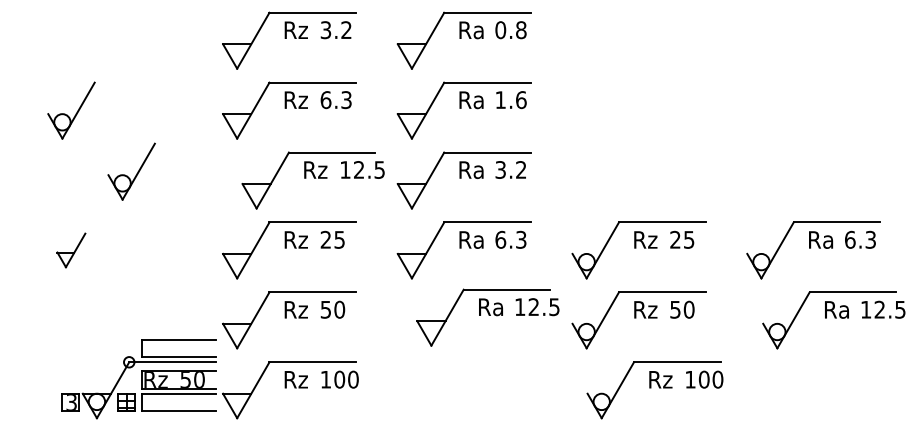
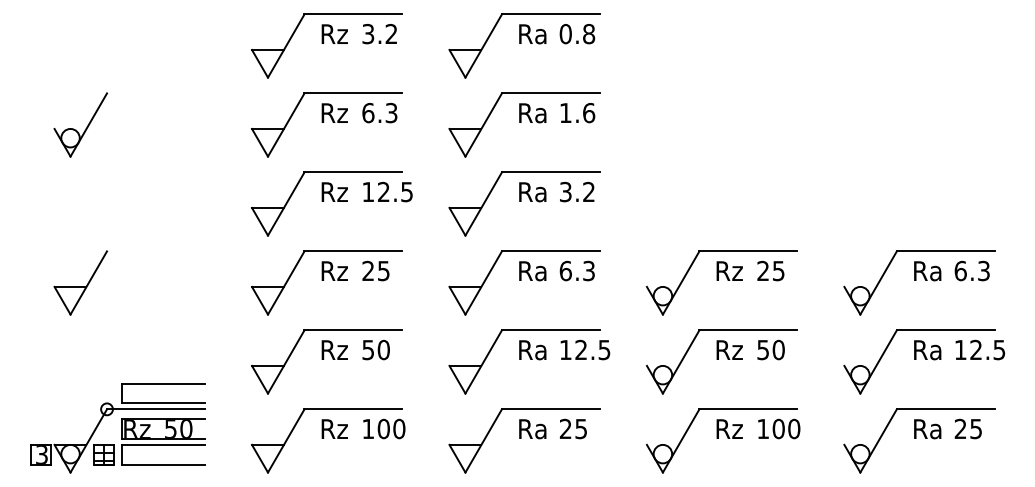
part: (136, 173) -> (154, 195), removed
part: (312, 180) -> (331, 203), moved
part: (71, 250) -> (80, 282), size x1.67
part: (488, 317) -> (529, 361), moved
part: (834, 319) -> (924, 361), moved
part: (138, 379) -> (117, 428), moved
part: (464, 389) -> (524, 440), added
part: (654, 389) -> (722, 440), moved
part: (813, 389) -> (919, 440), added

